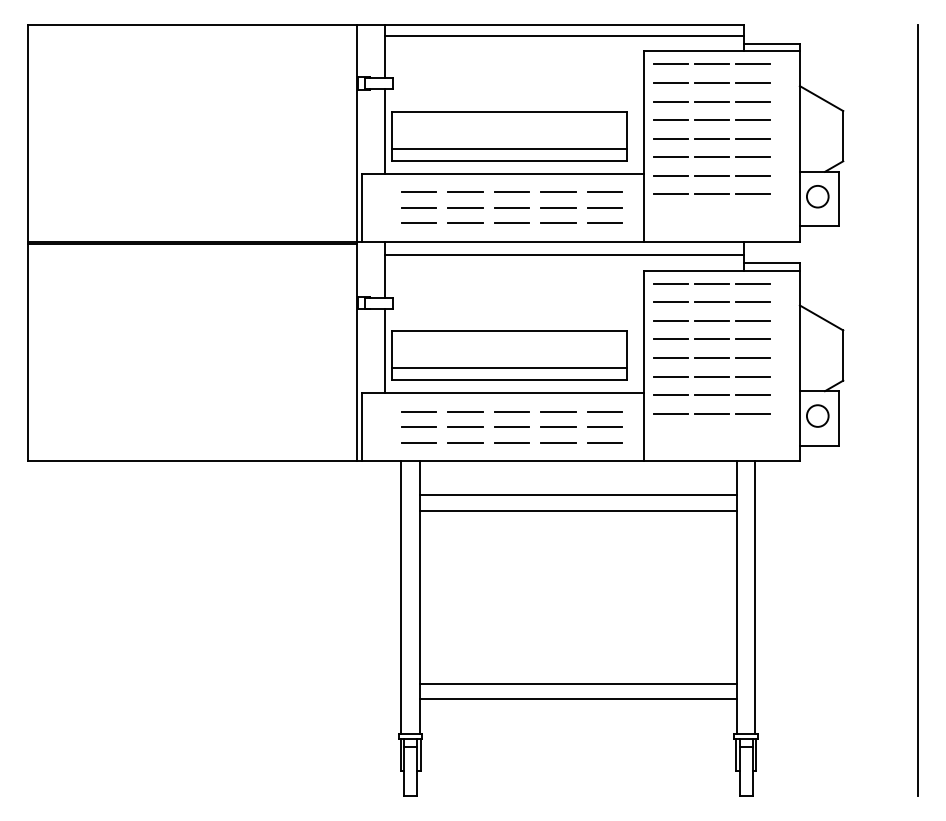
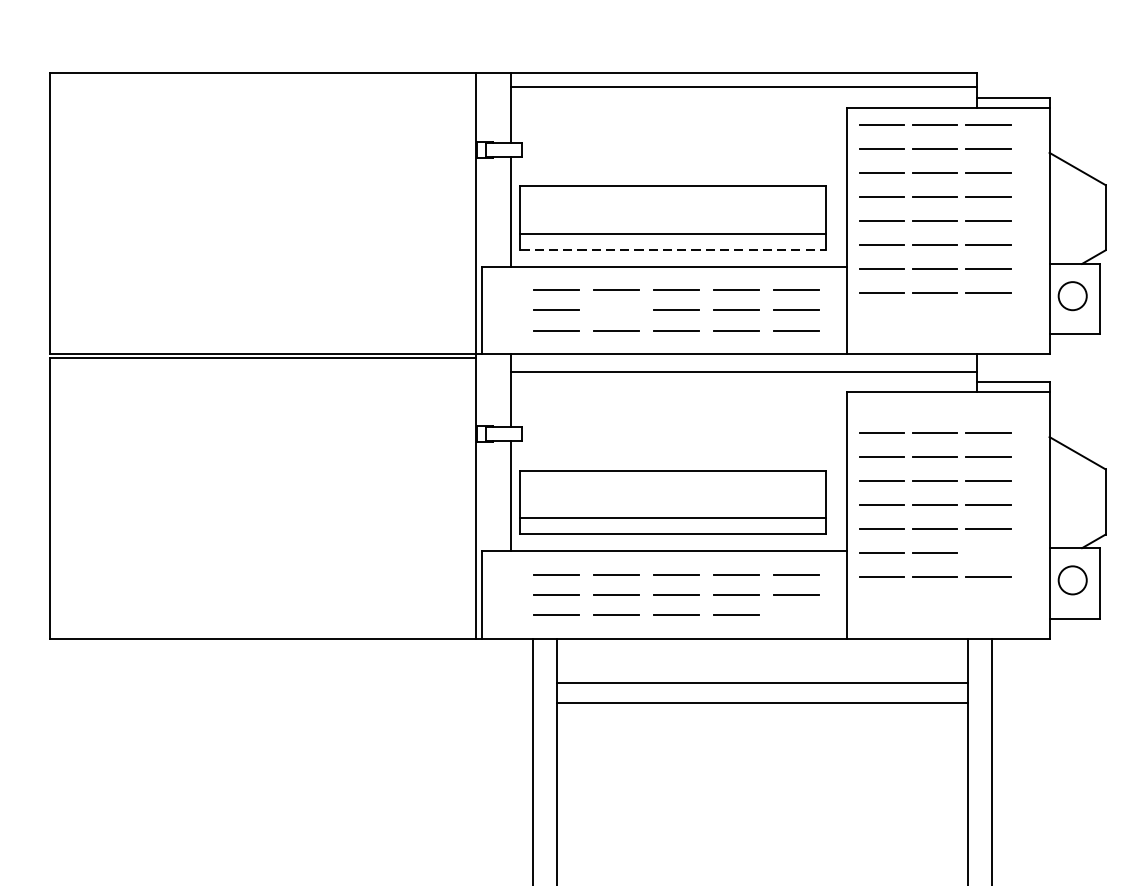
line: (509, 160) -> (673, 249), solid -> dashed
line: (465, 207) -> (616, 310), removed
line: (711, 283) -> (935, 408), removed
line: (752, 395) -> (988, 553), removed
line: (604, 442) -> (796, 614), removed

